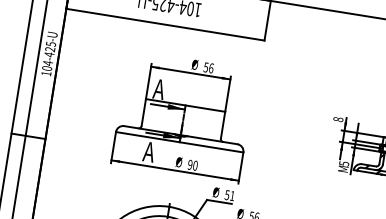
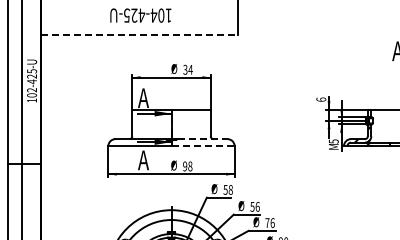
line: (166, 24) -> (140, 34), solid -> dashed
text: (47, 63) -> (31, 90), 104-425-U -> 102-425-U
text: (208, 67) -> (187, 69), 56 -> 34
text: (338, 119) -> (321, 99), 8 -> 6
line: (212, 140) -> (202, 139), solid -> dashed
line: (211, 147) -> (203, 146), solid -> dashed
text: (195, 166) -> (190, 167), 90 -> 98
text: (232, 195) -> (230, 189), 51 -> 58

